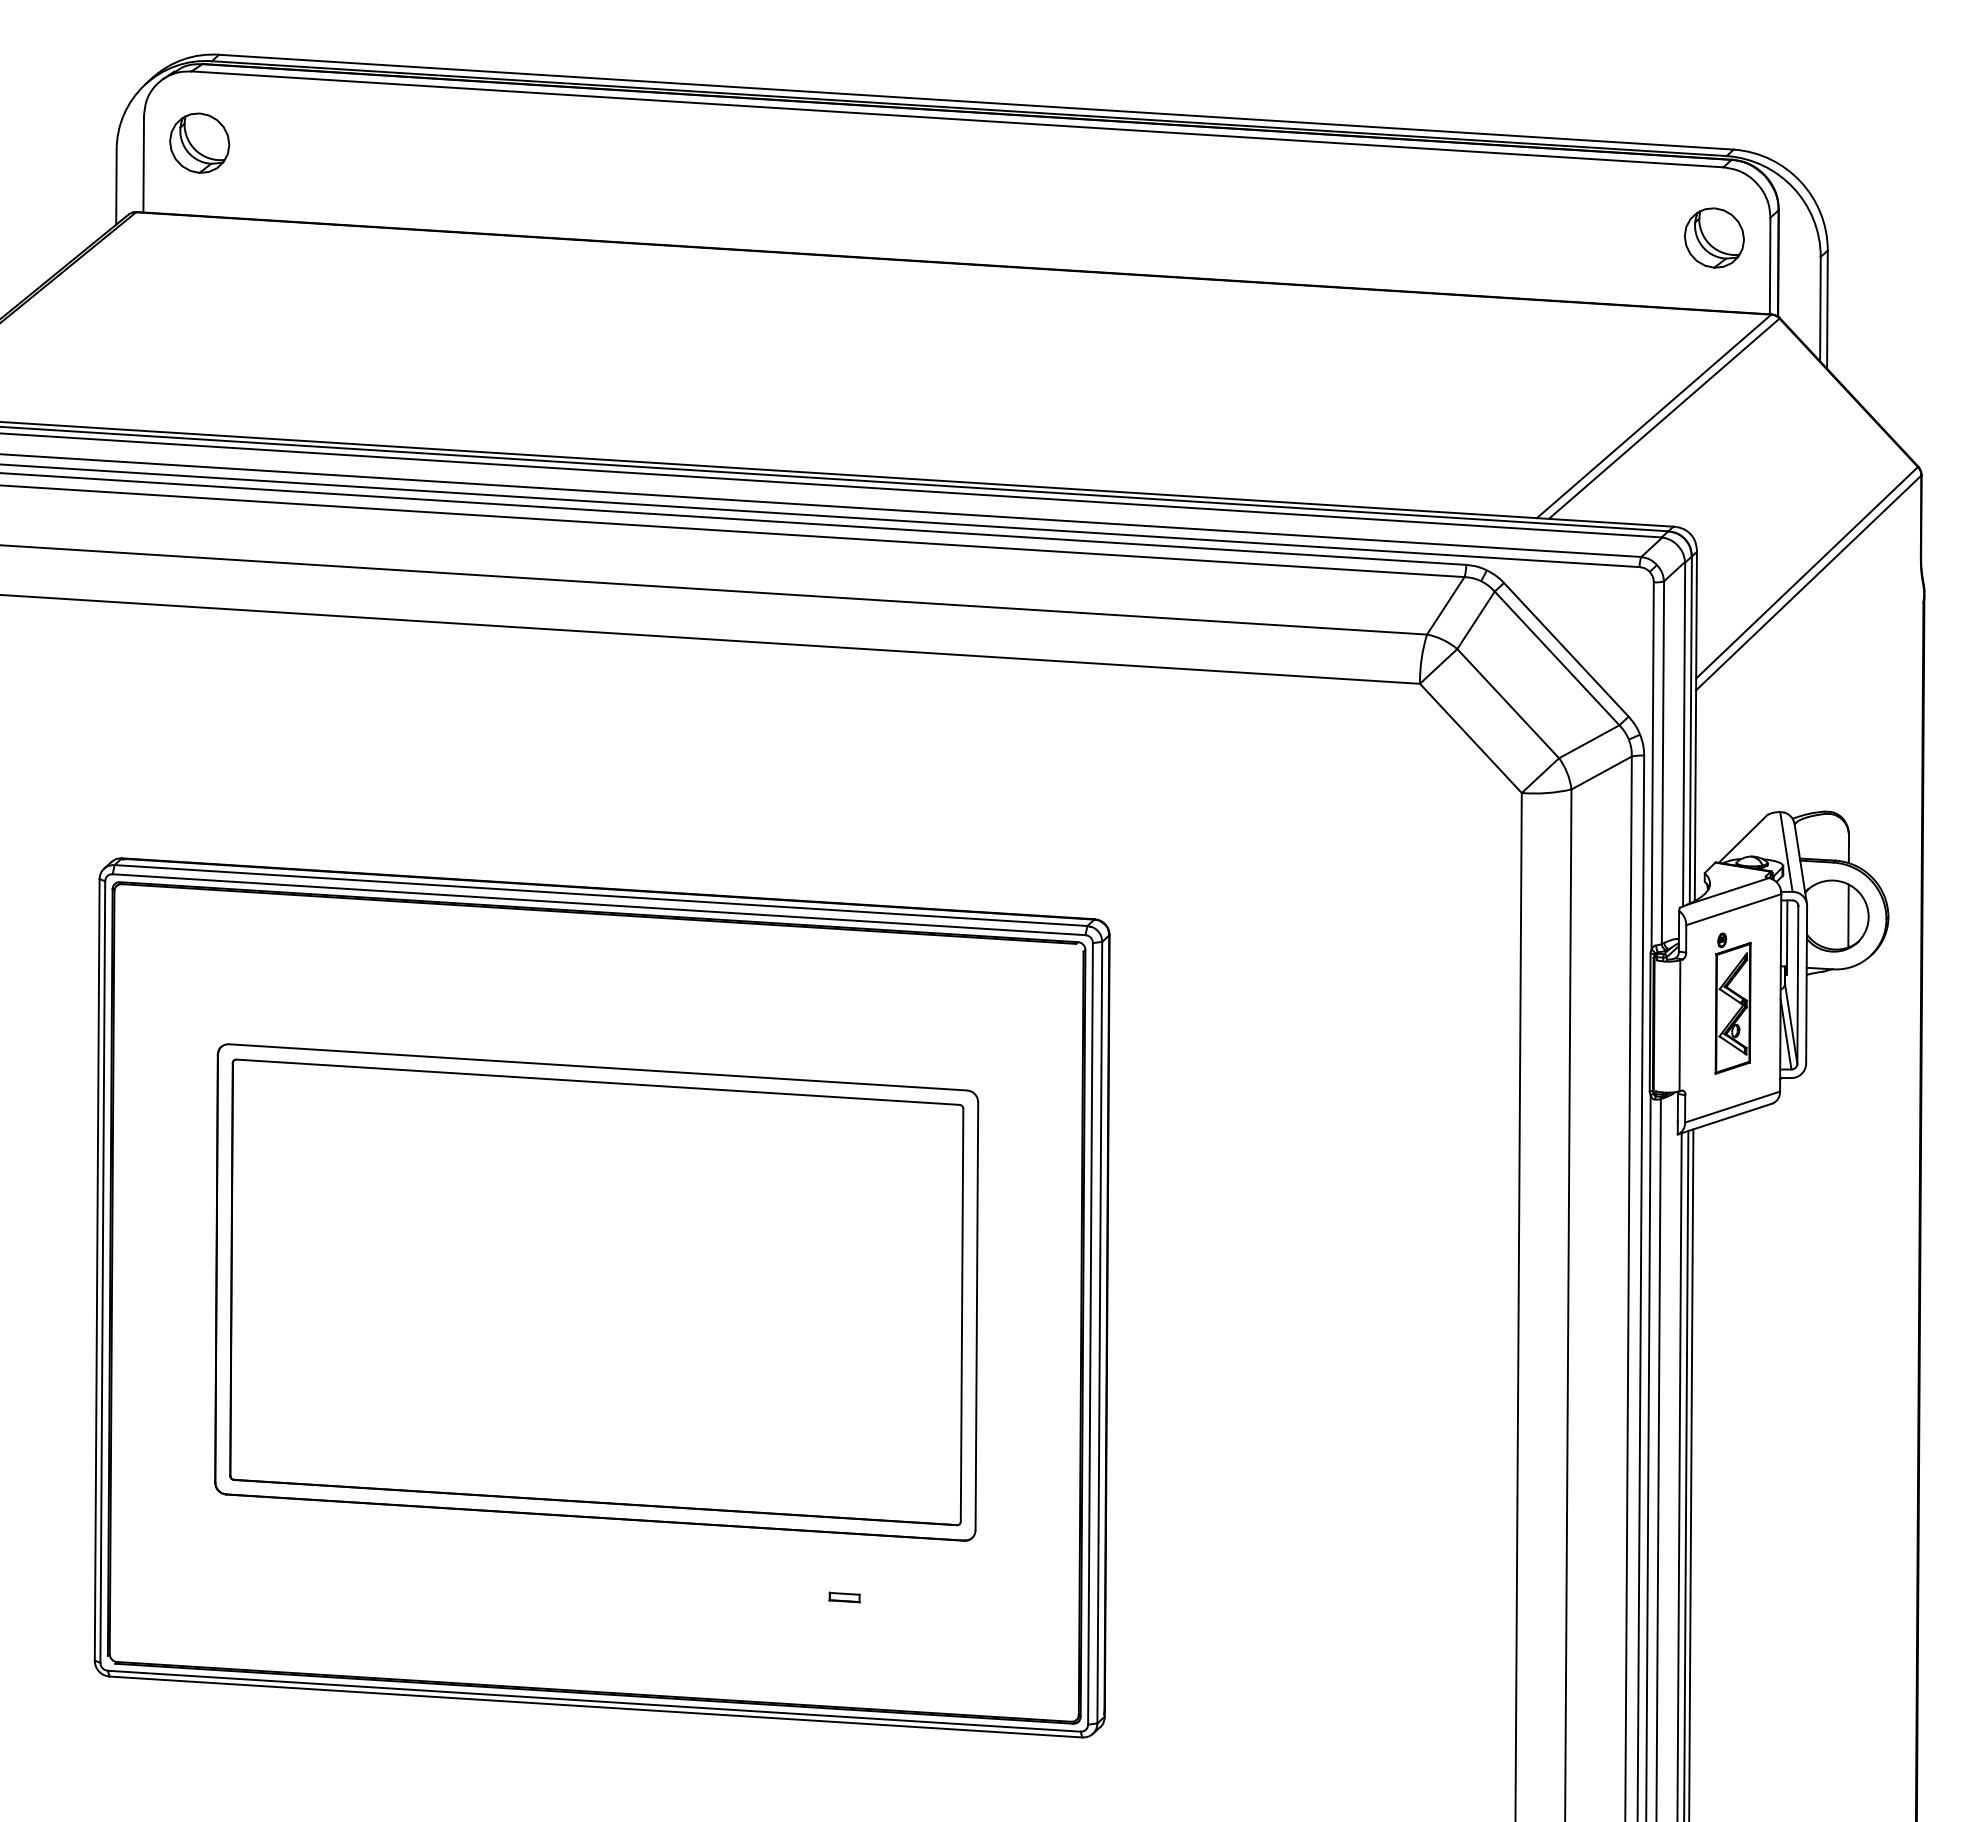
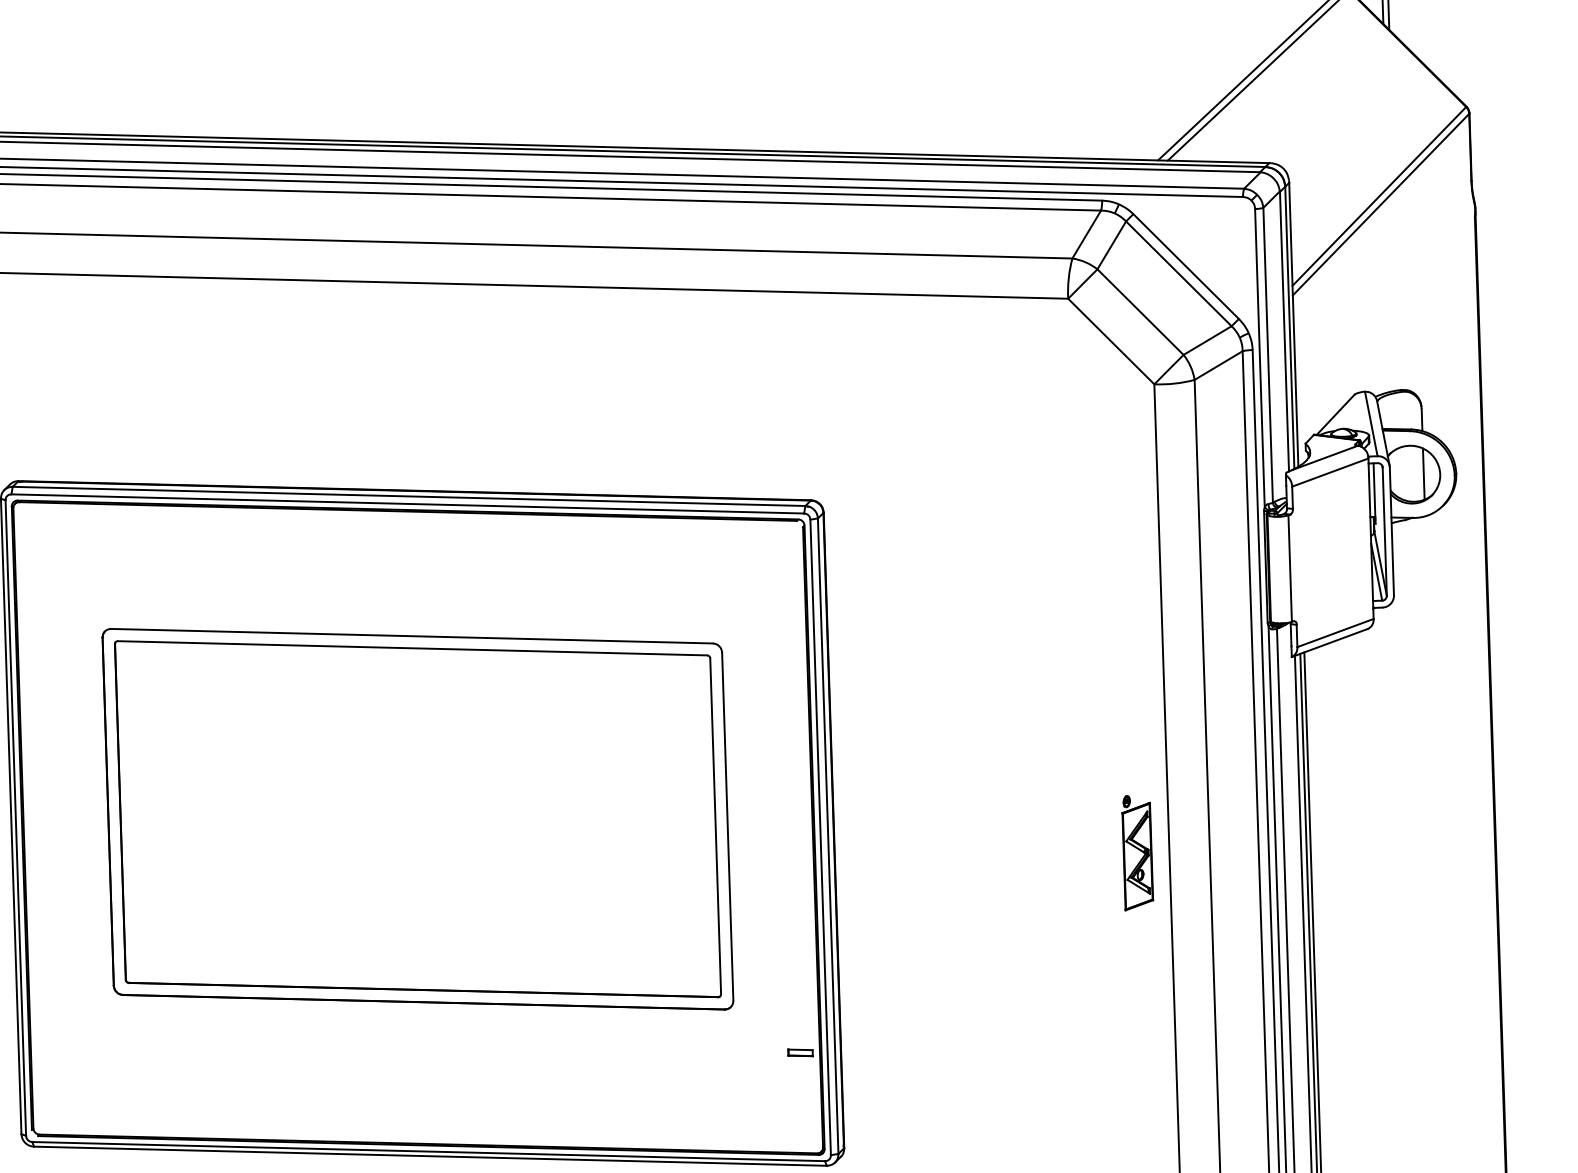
part: (1732, 1003) -> (1137, 852), moved
part: (844, 1597) -> (800, 1052), moved

